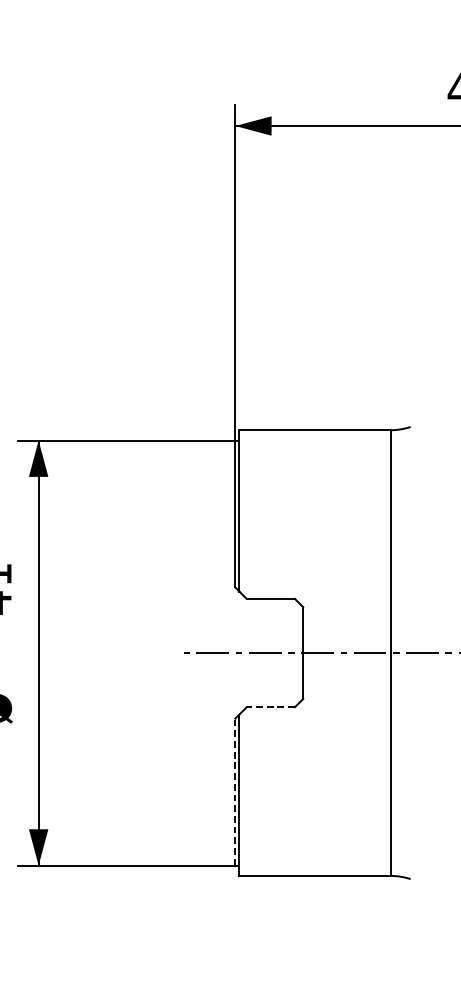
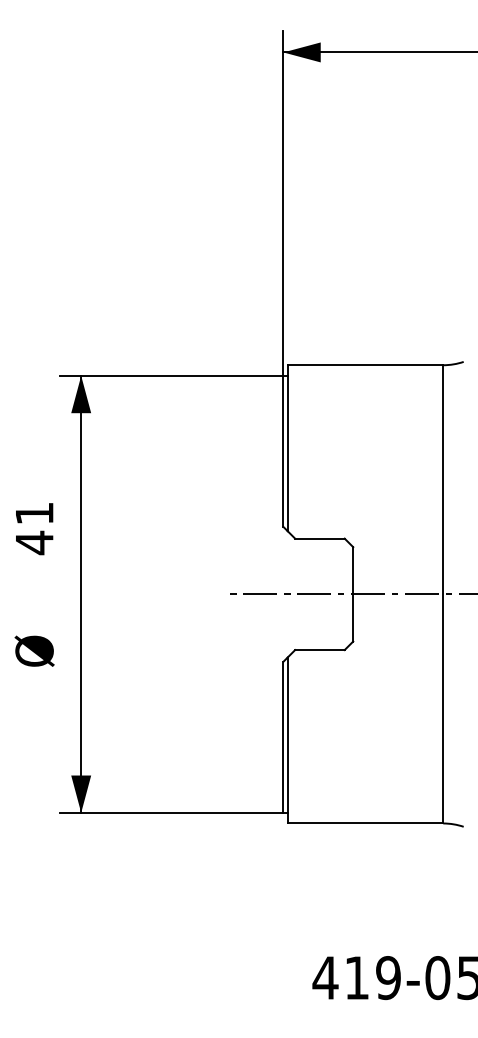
line: (270, 707) -> (319, 650), dashed -> solid
line: (235, 792) -> (283, 737), dashed -> solid

